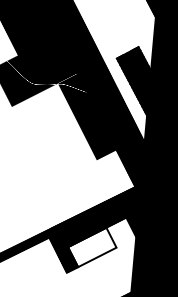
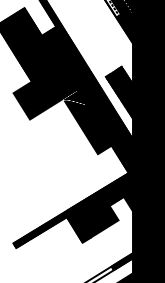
fill: (91, 246) -> (99, 221), added

